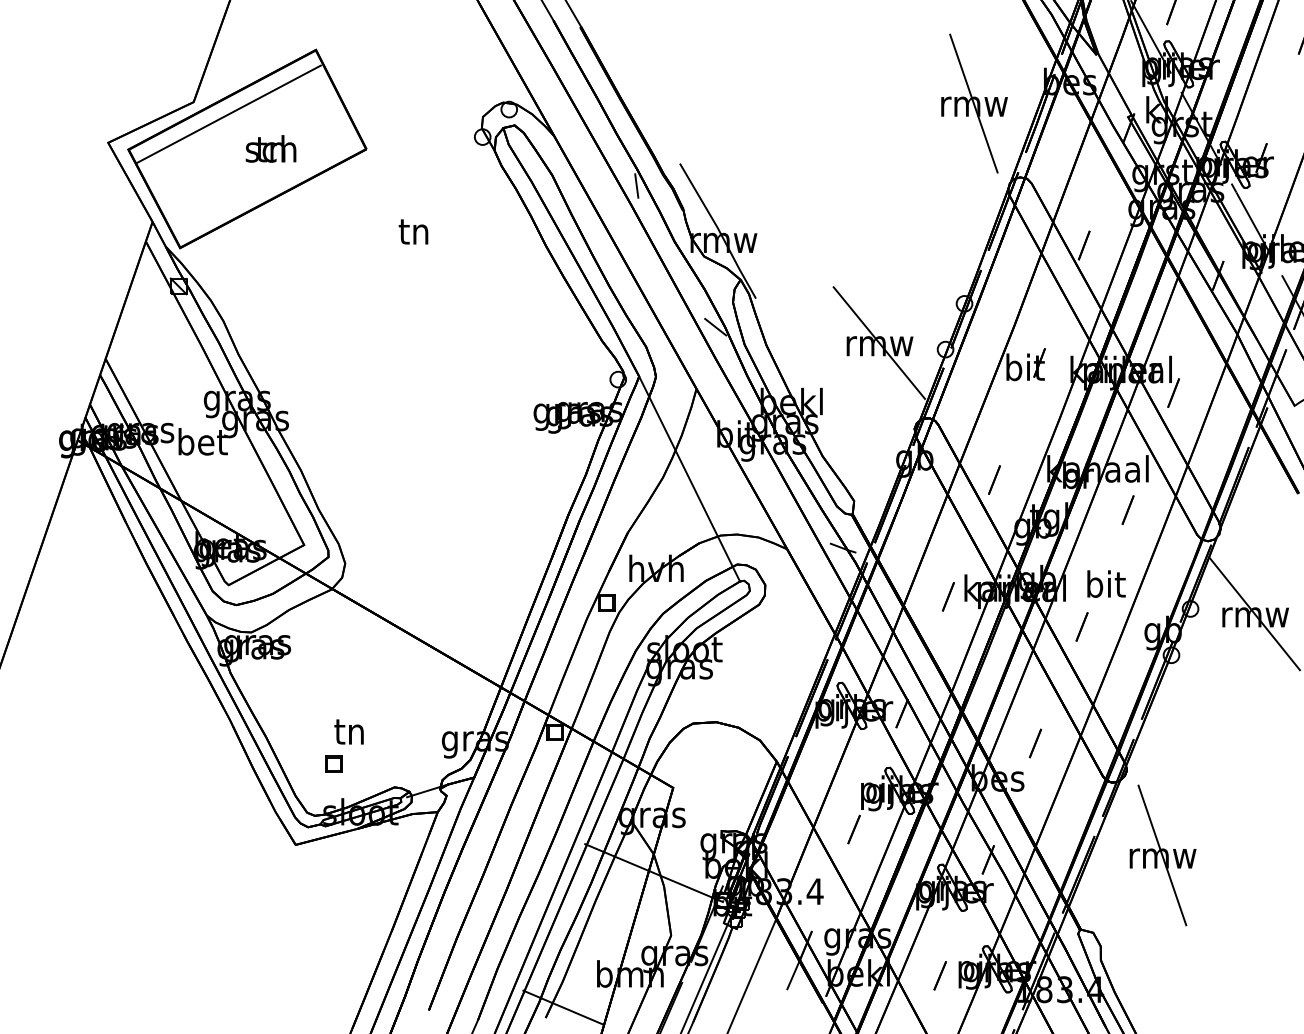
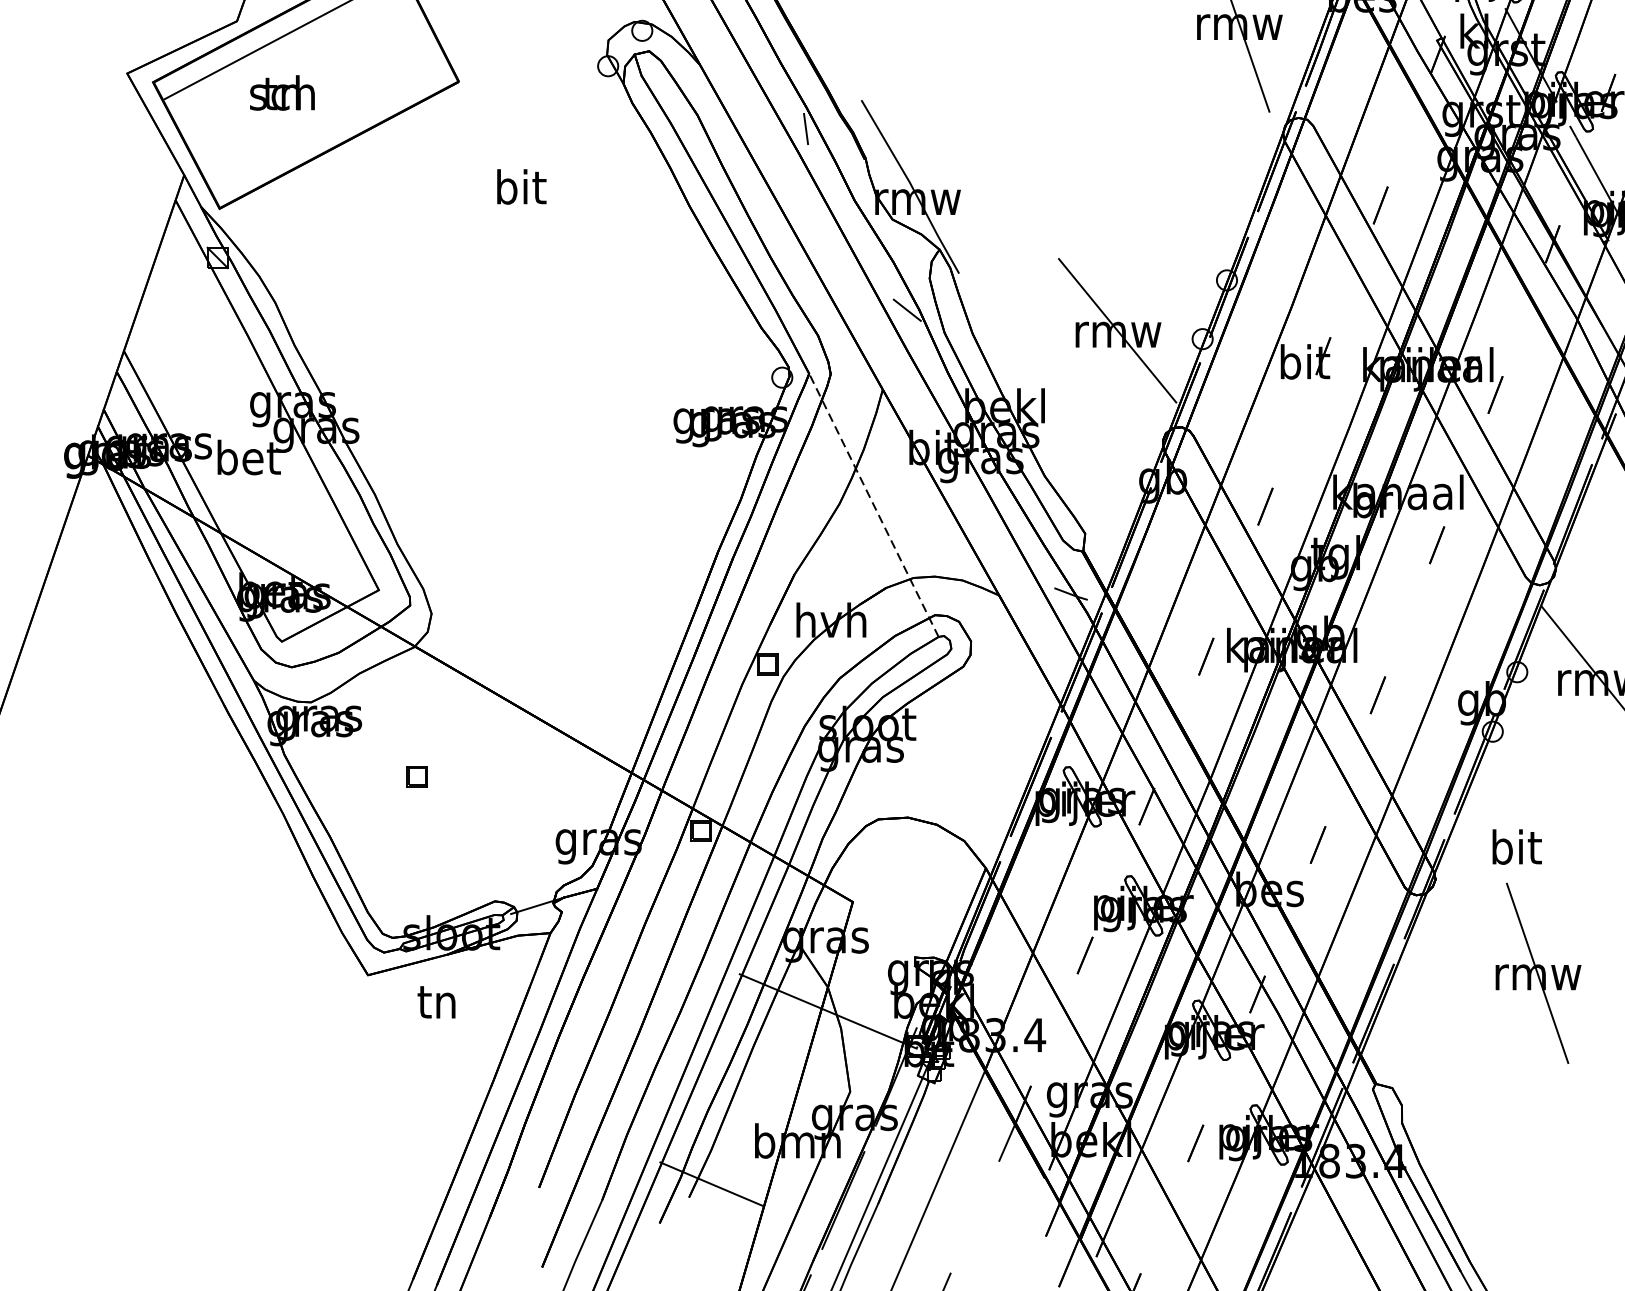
text: (270, 148) -> (281, 92), moved
text: (415, 230) -> (521, 186), tn -> bit
line: (689, 478) -> (873, 504), solid -> dashed
text: (1106, 583) -> (1517, 846), moved
text: (348, 731) -> (435, 1001), moved
part: (333, 763) -> (416, 775), moved
part: (1162, 855) -> (1537, 973), moved

